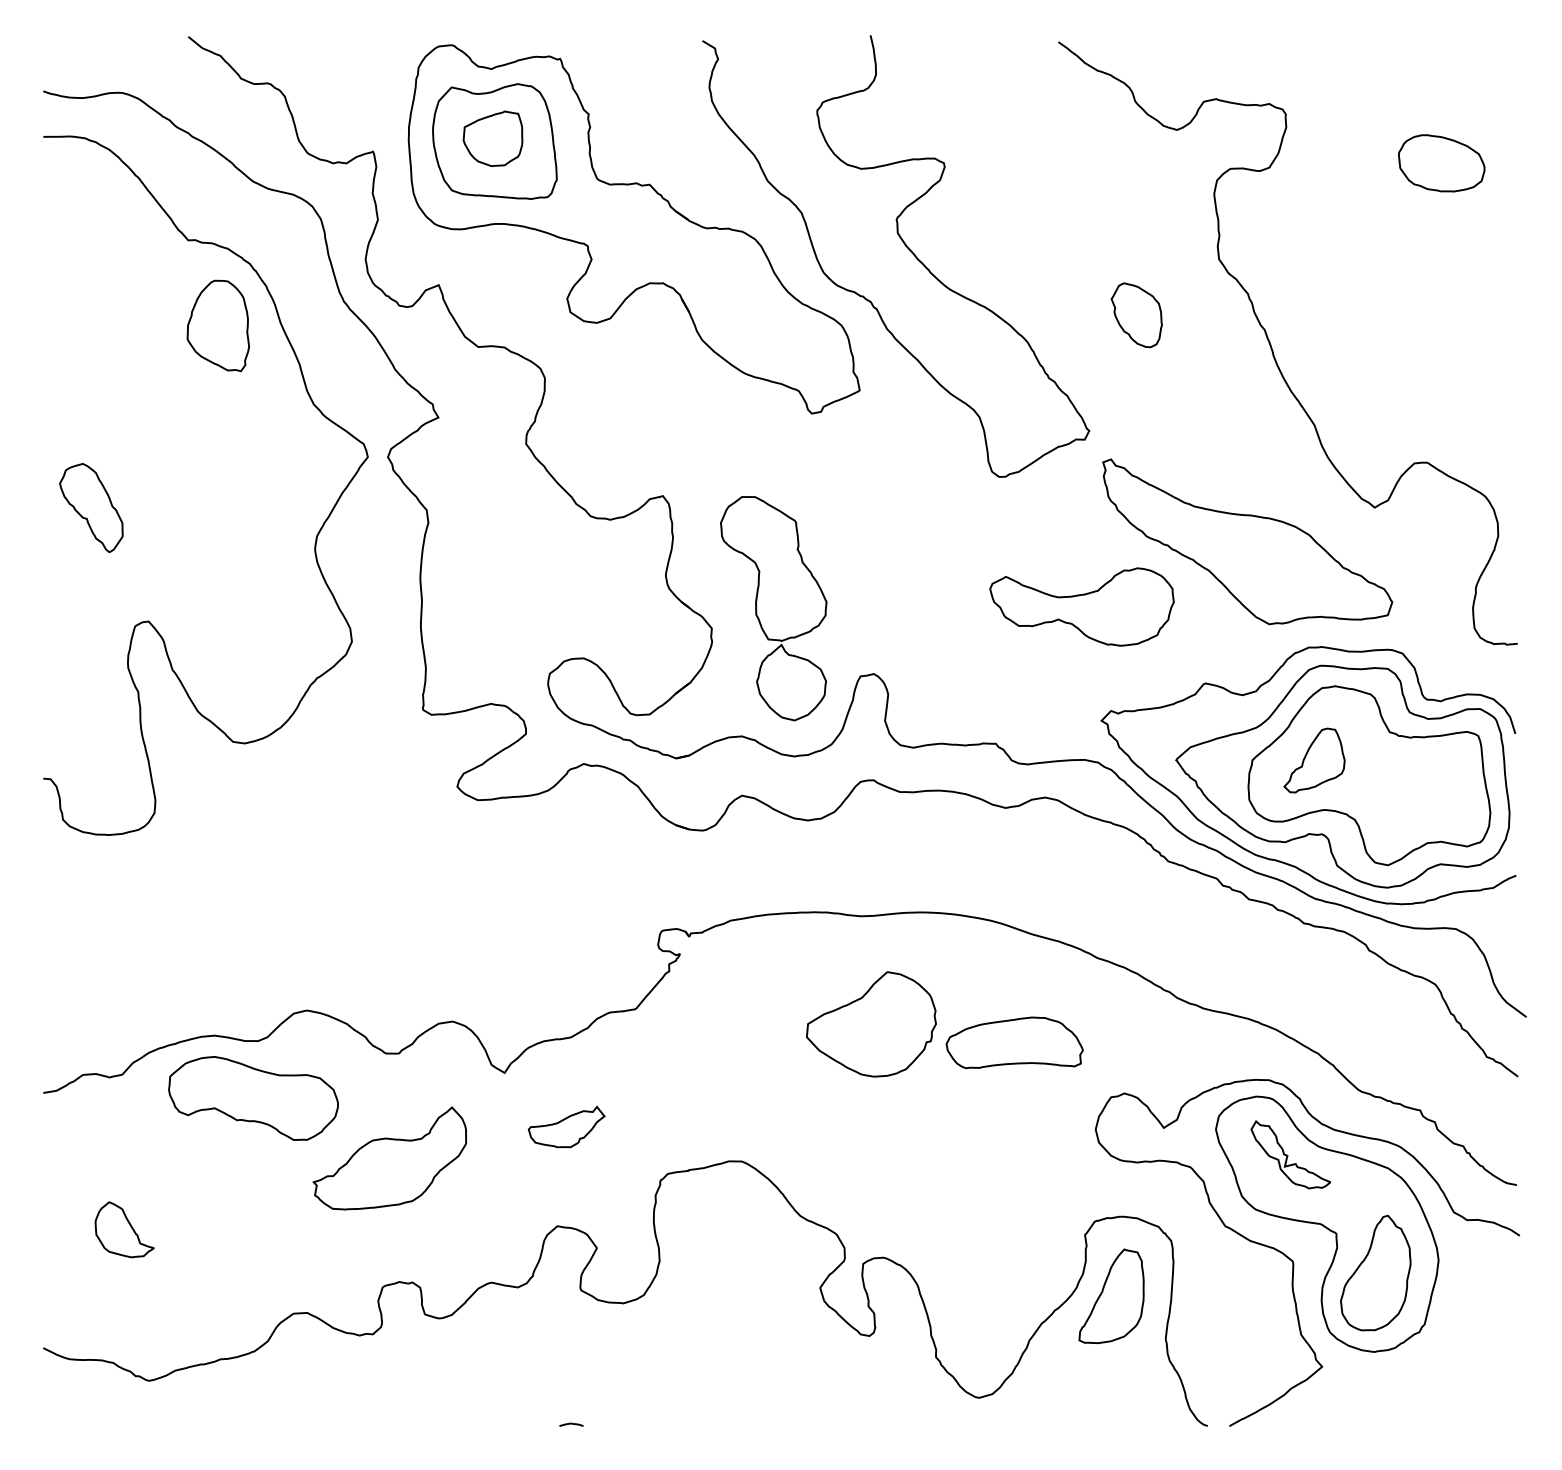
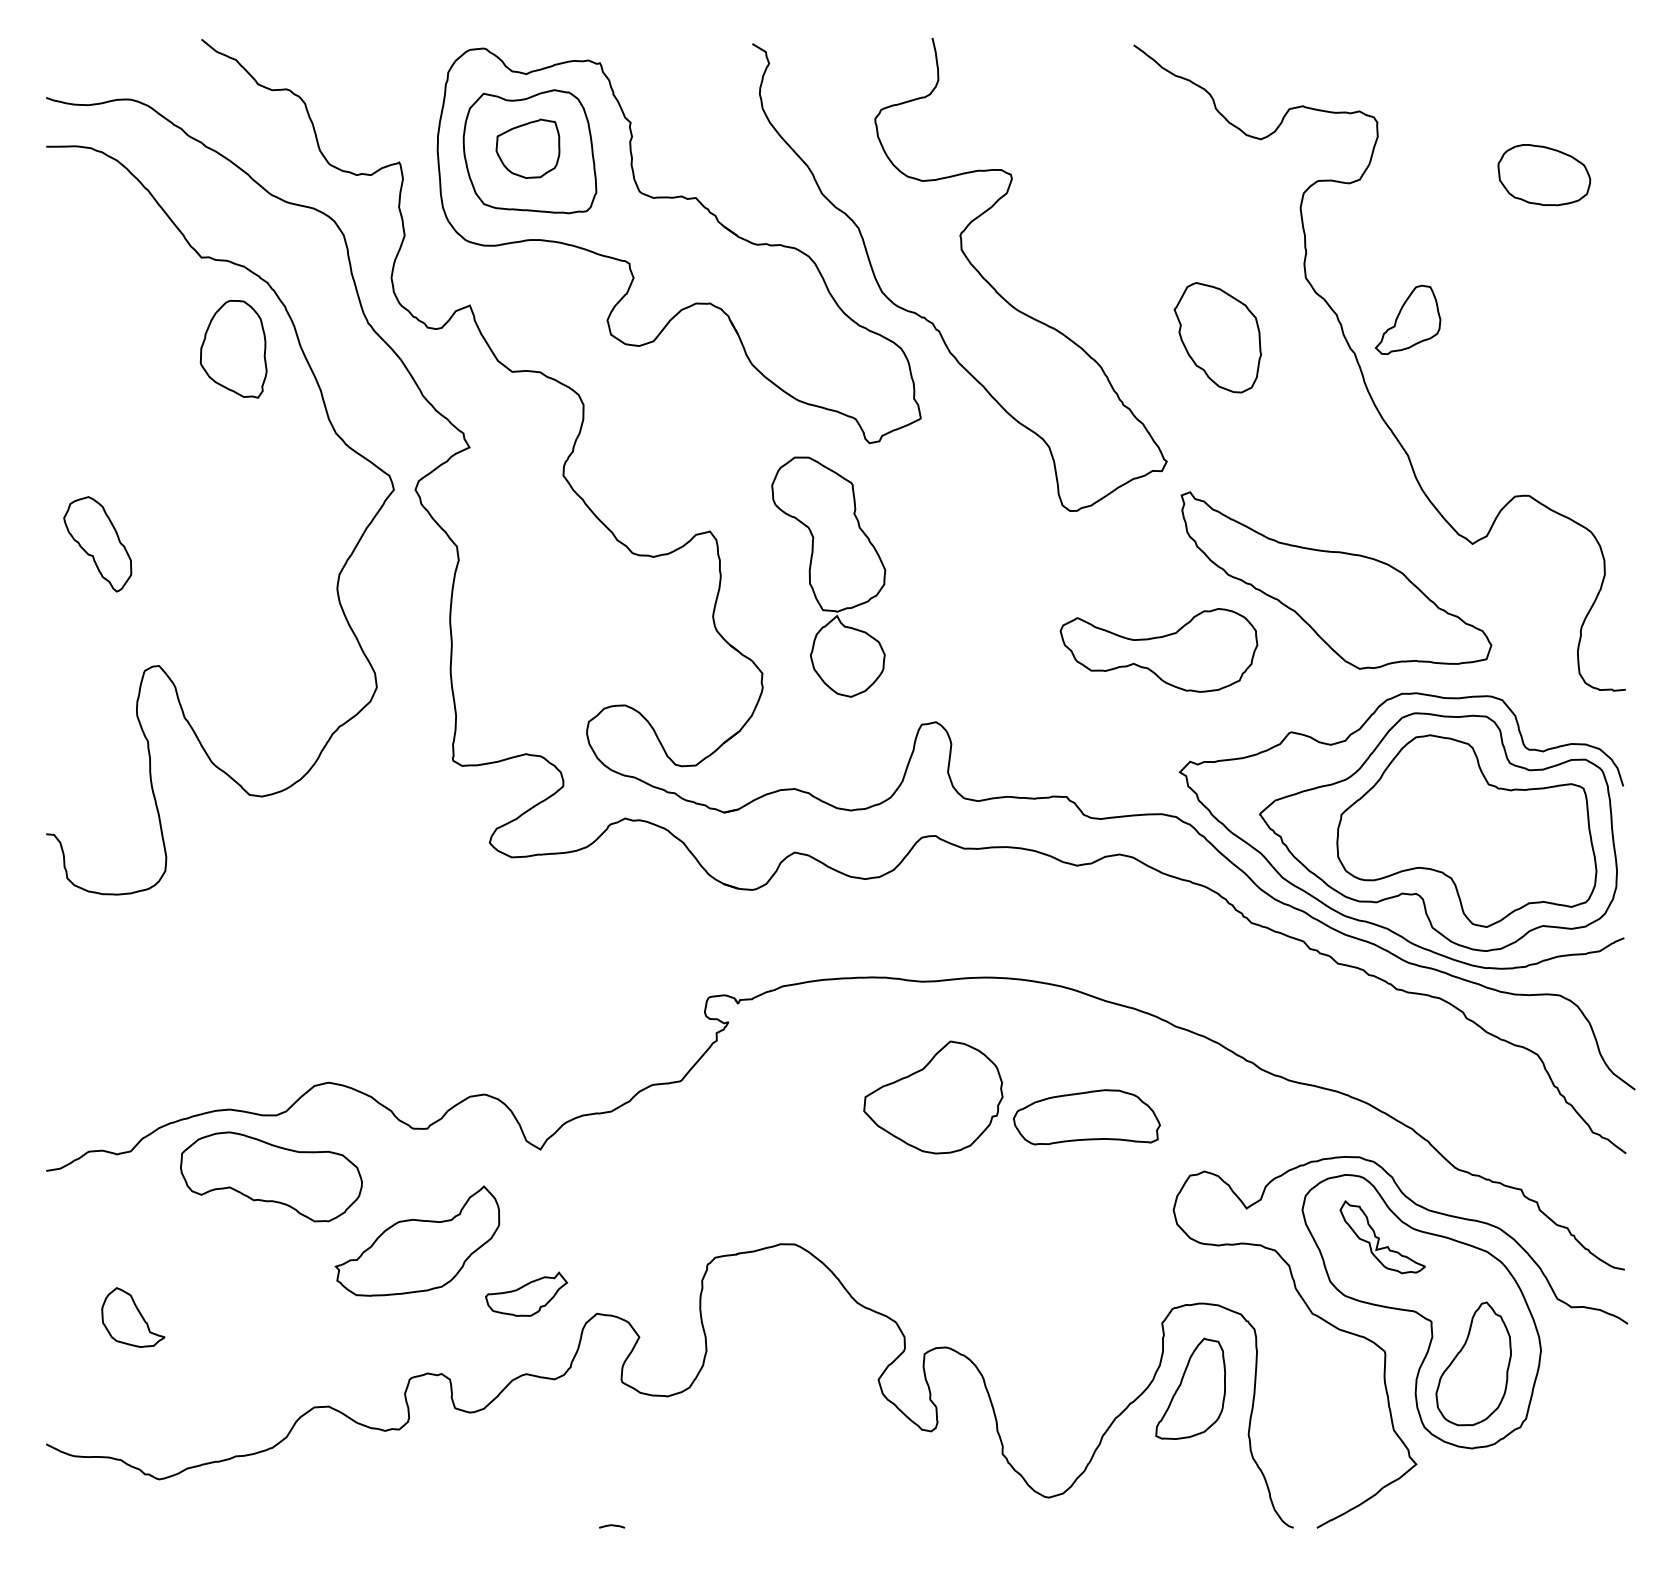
part: (1136, 315) -> (1217, 338), size x1.6
part: (773, 608) -> (828, 576), moved
part: (1314, 760) -> (1408, 319), moved
part: (566, 1126) -> (526, 1293), moved

